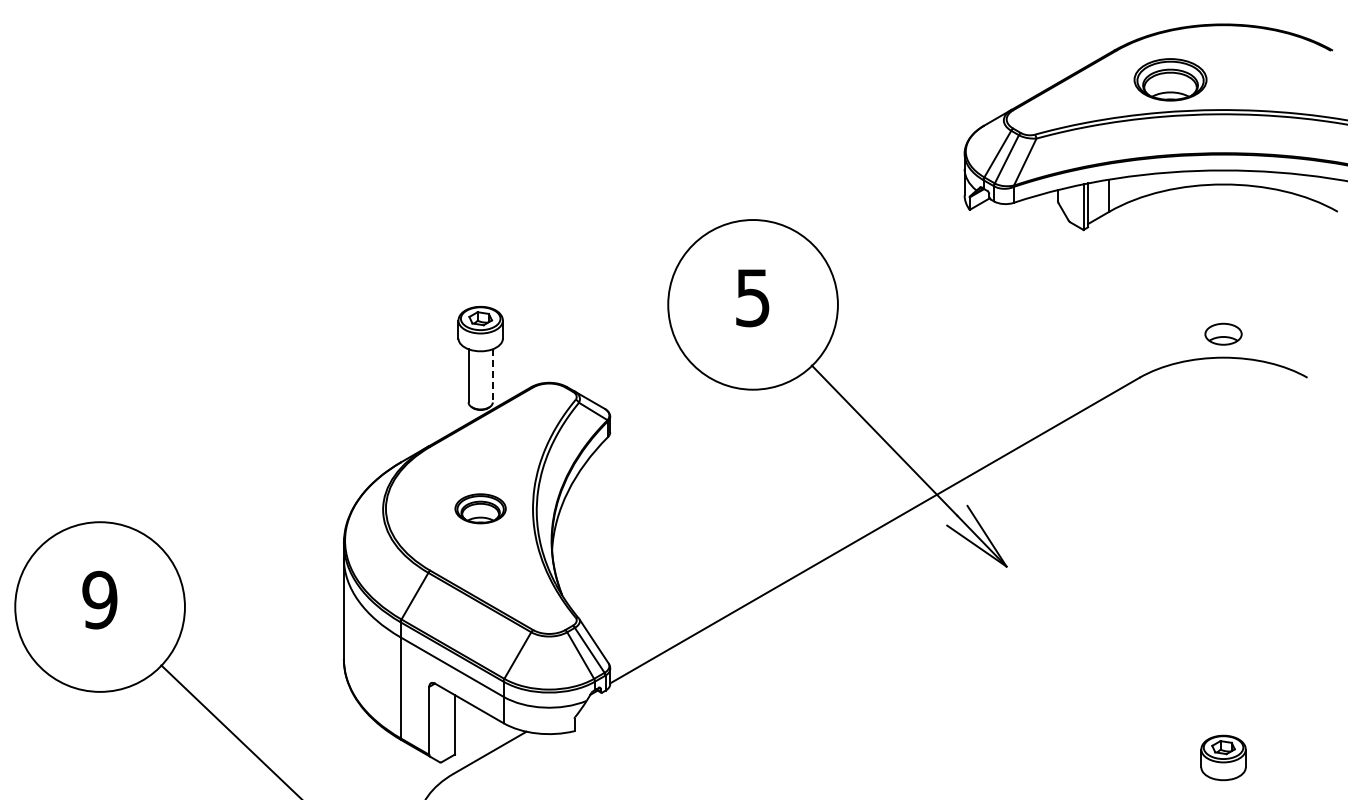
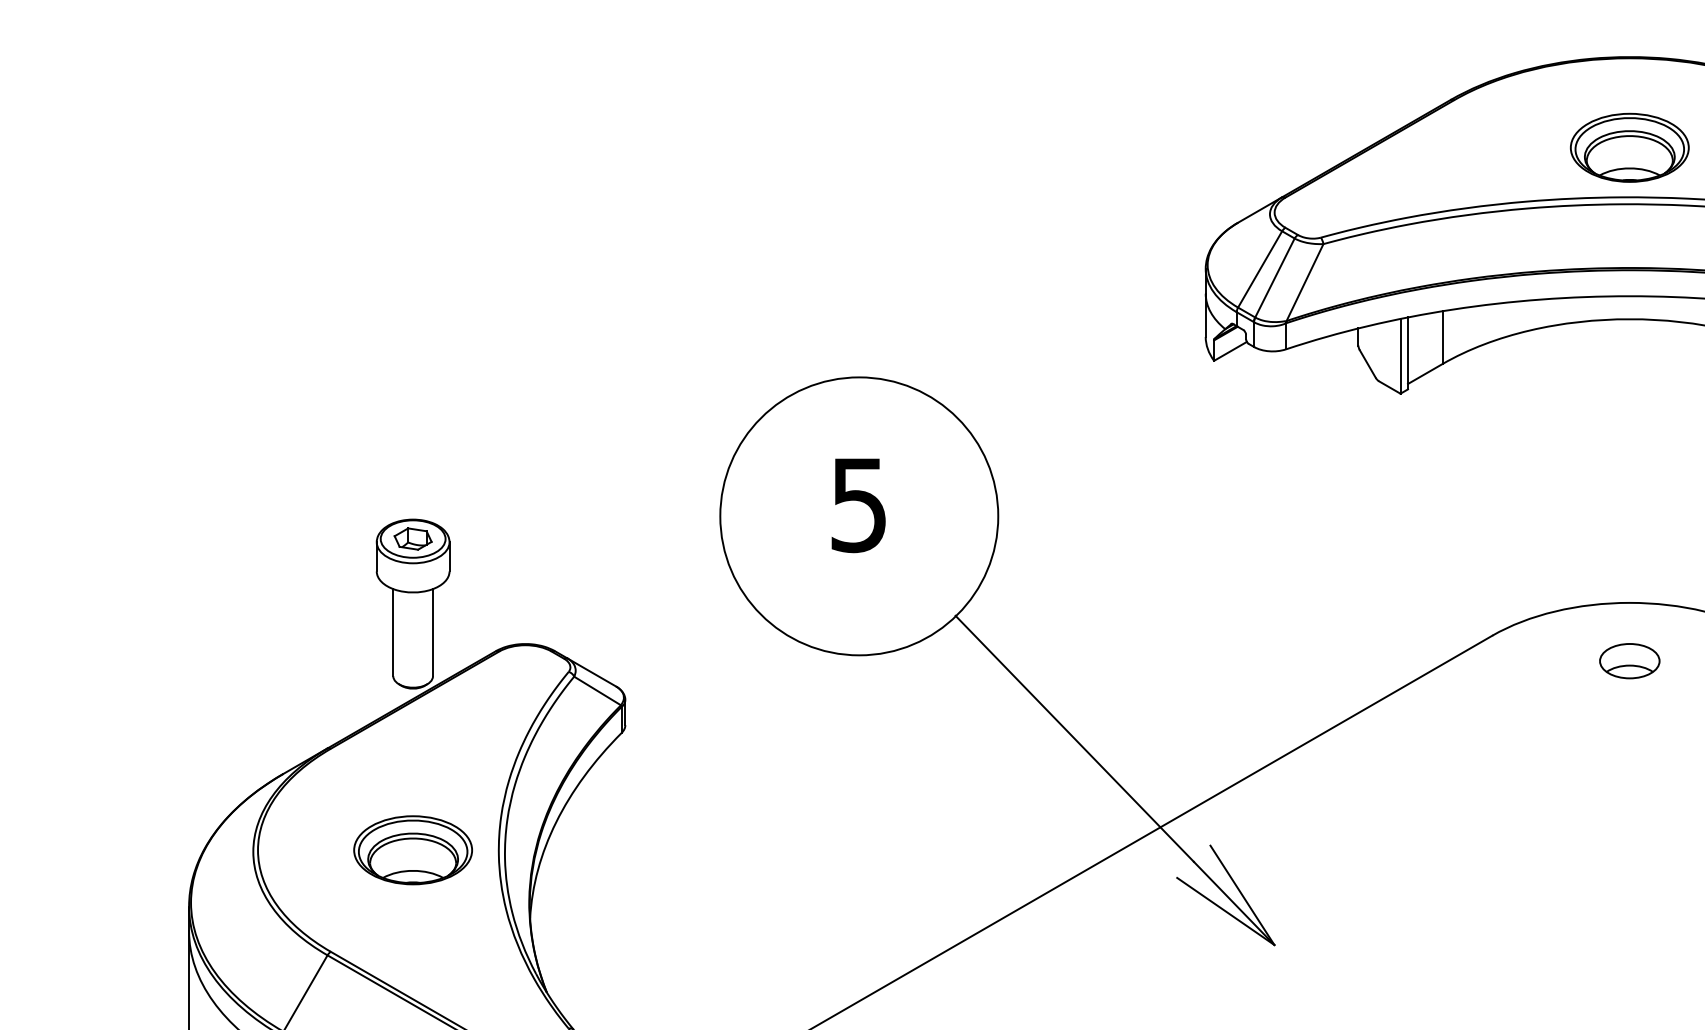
part: (1170, 79) -> (1629, 147), moved
part: (1223, 333) -> (1629, 659), moved
line: (492, 375) -> (432, 632), dashed -> solid
part: (480, 508) -> (412, 849), size x1.43

